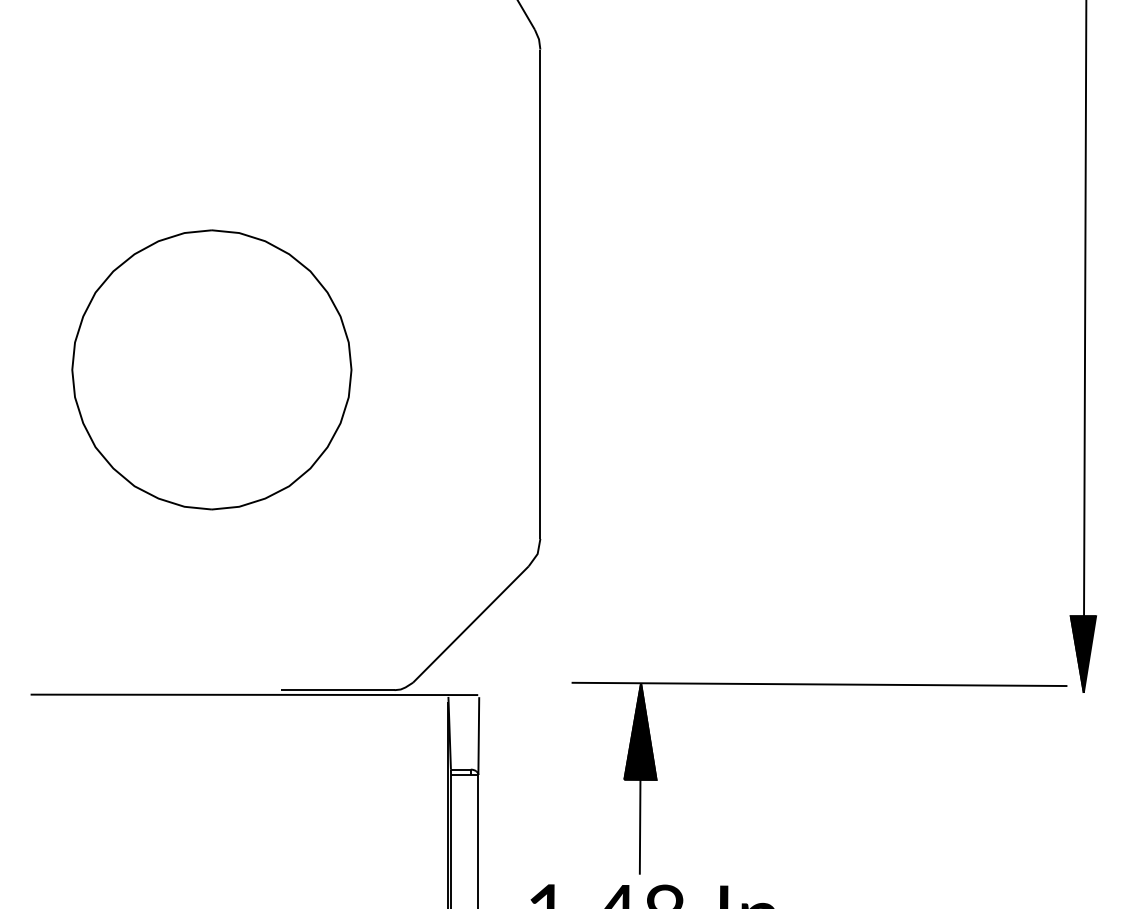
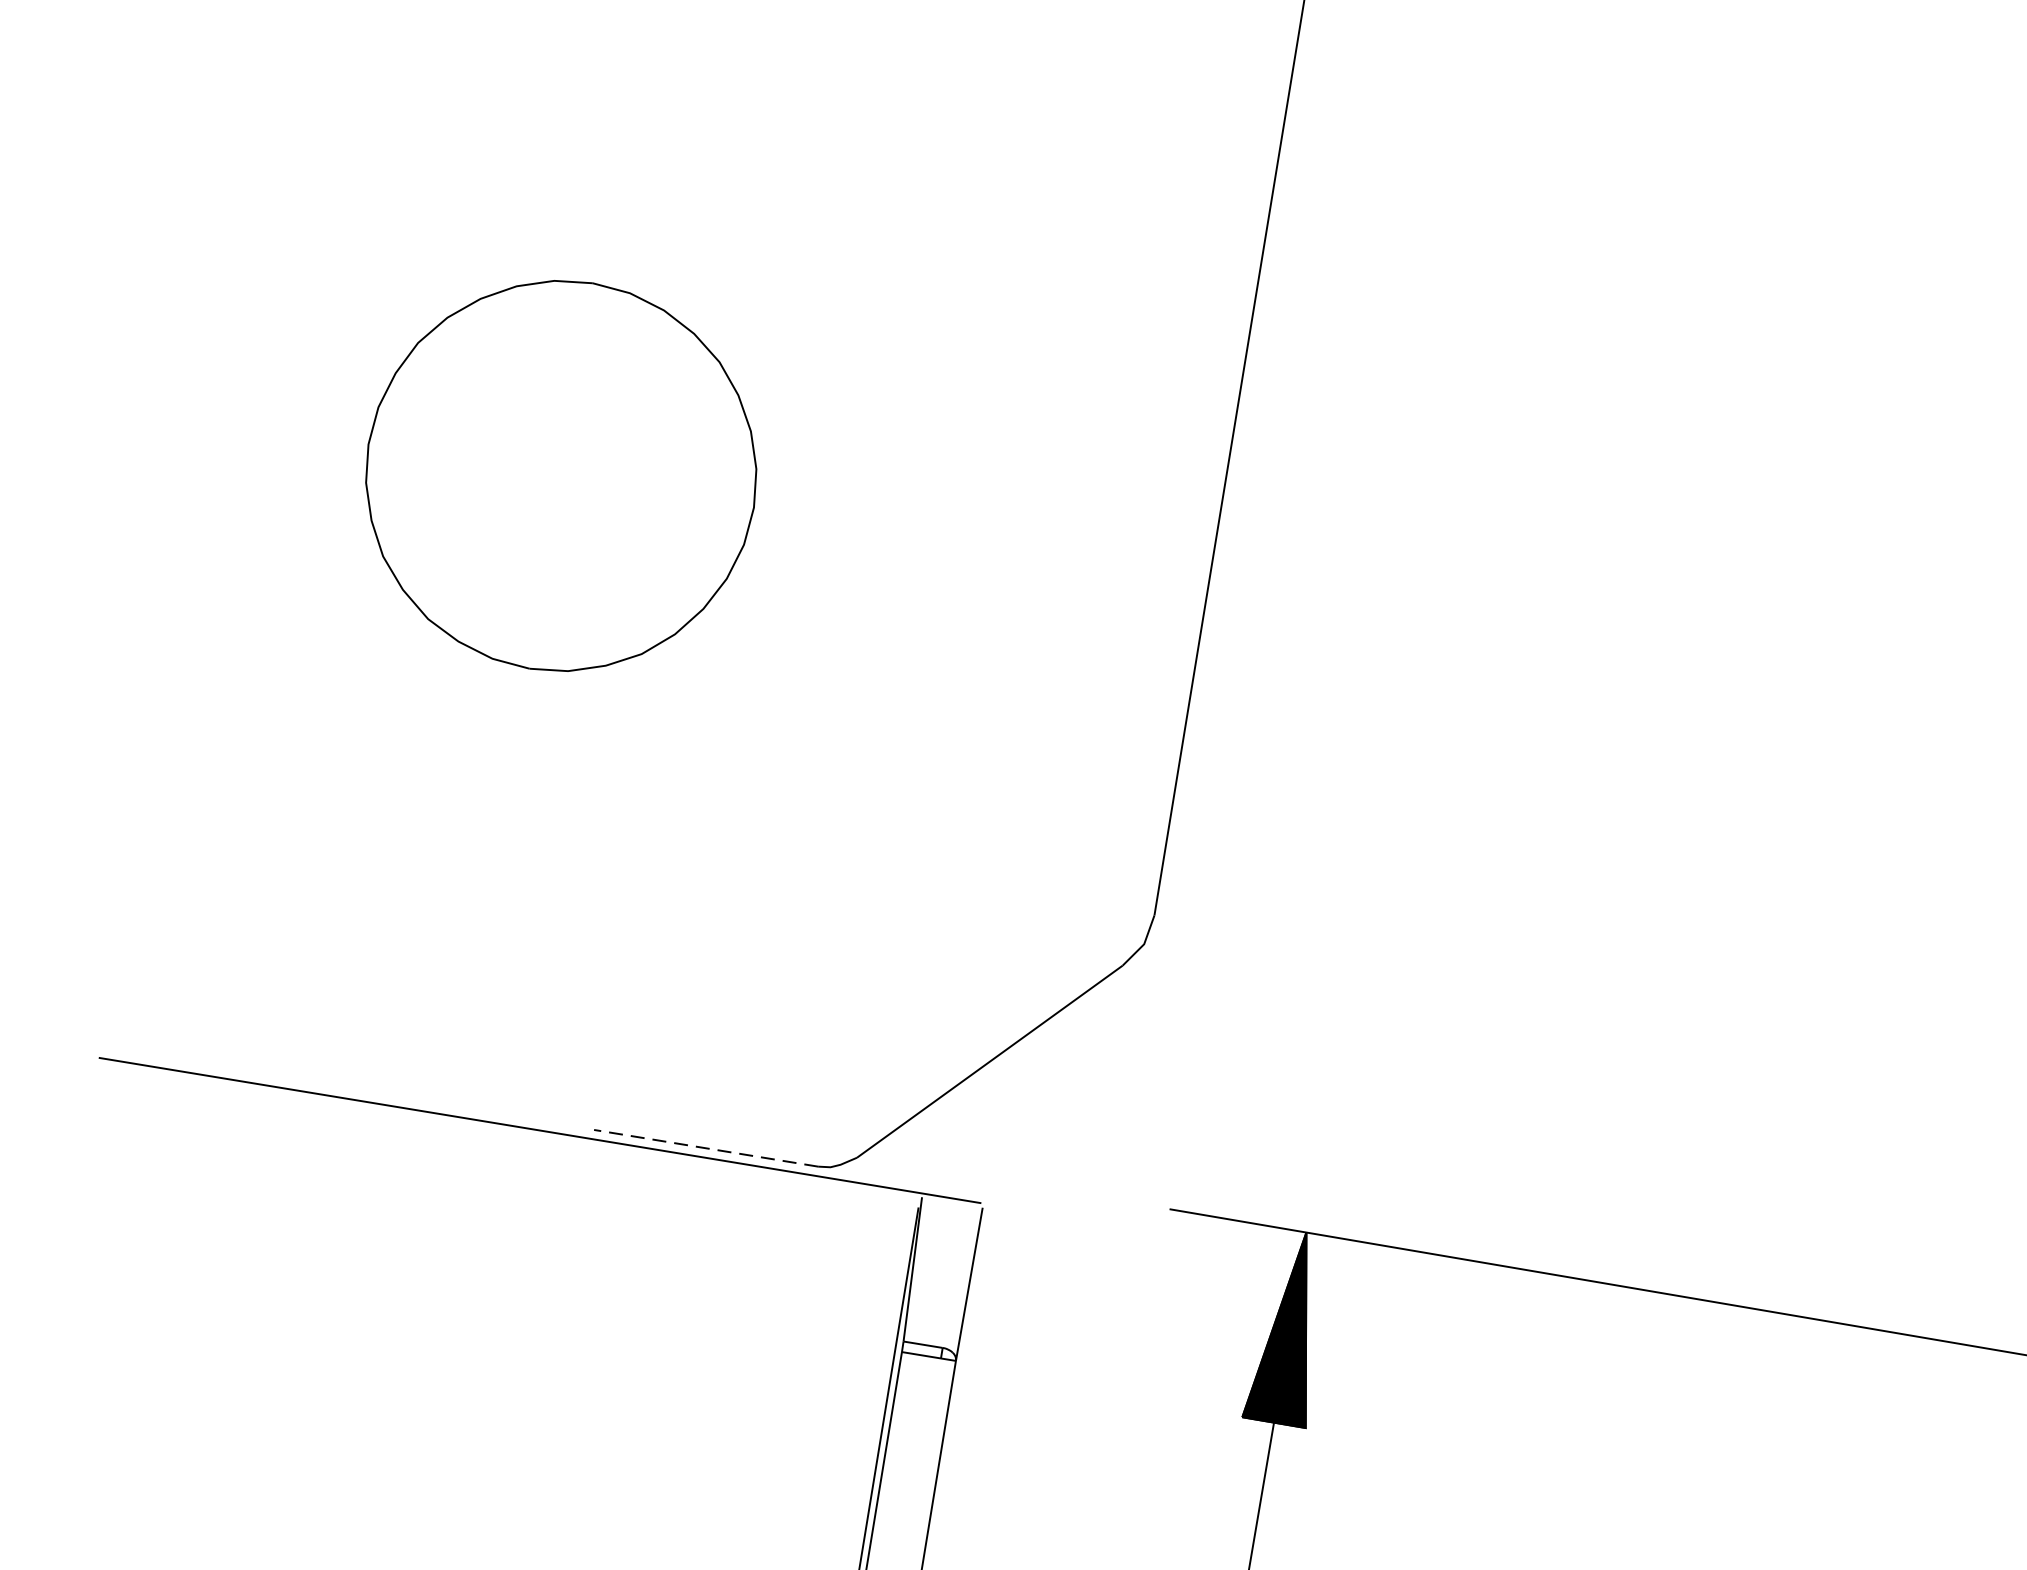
part: (211, 369) -> (560, 474), size x0.7
line: (337, 690) -> (705, 1148), solid -> dashed

